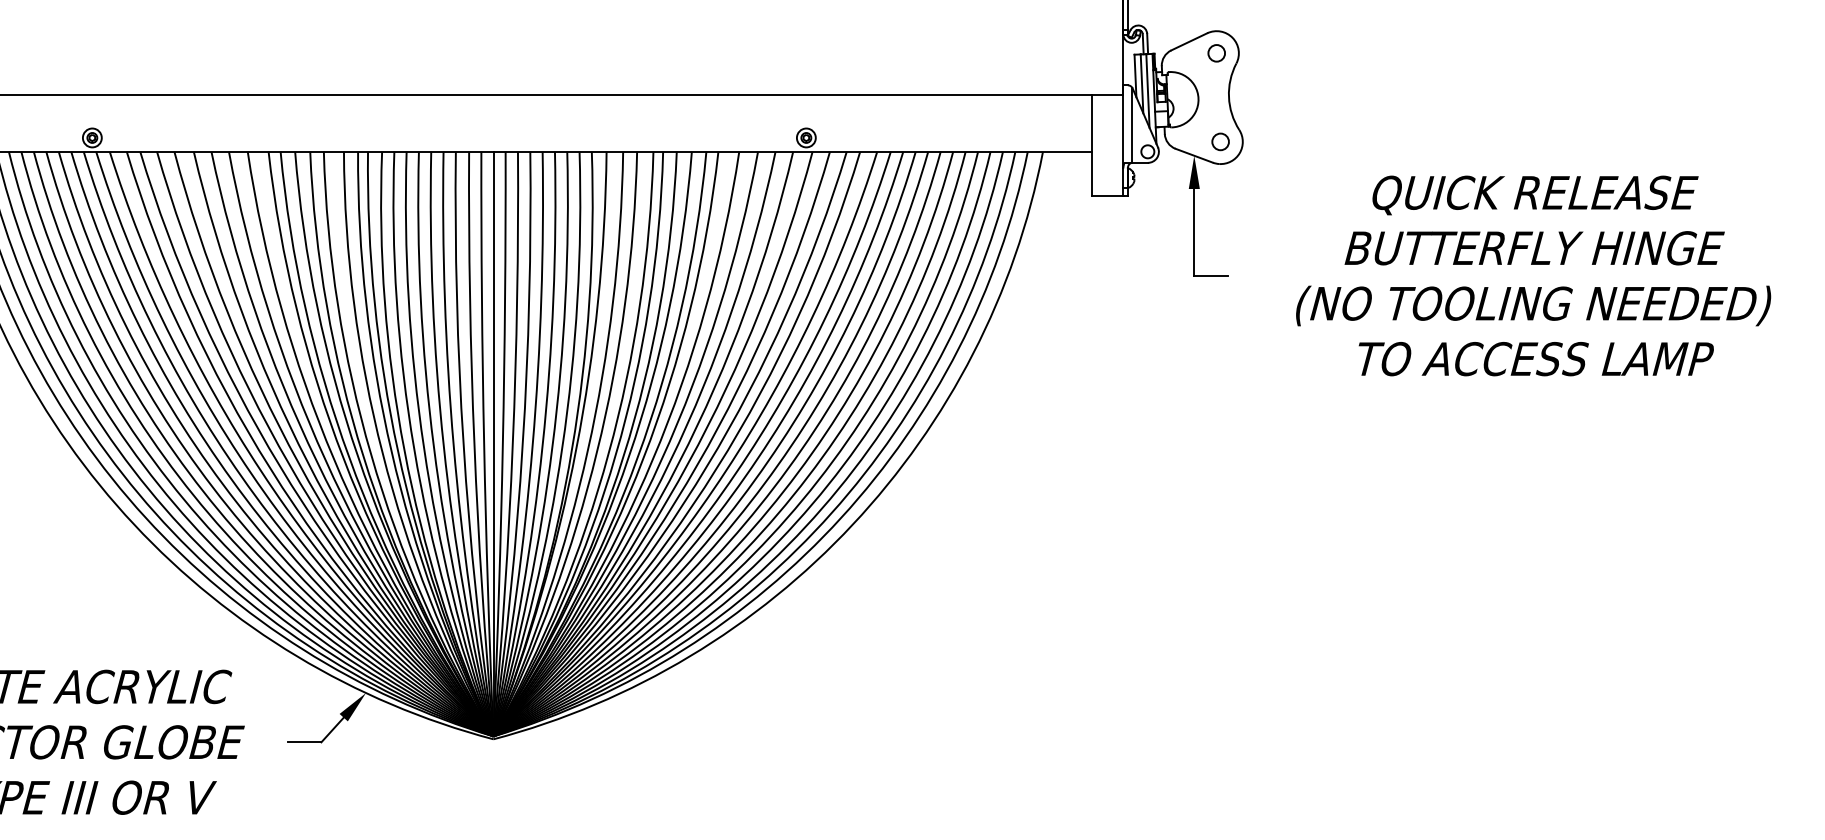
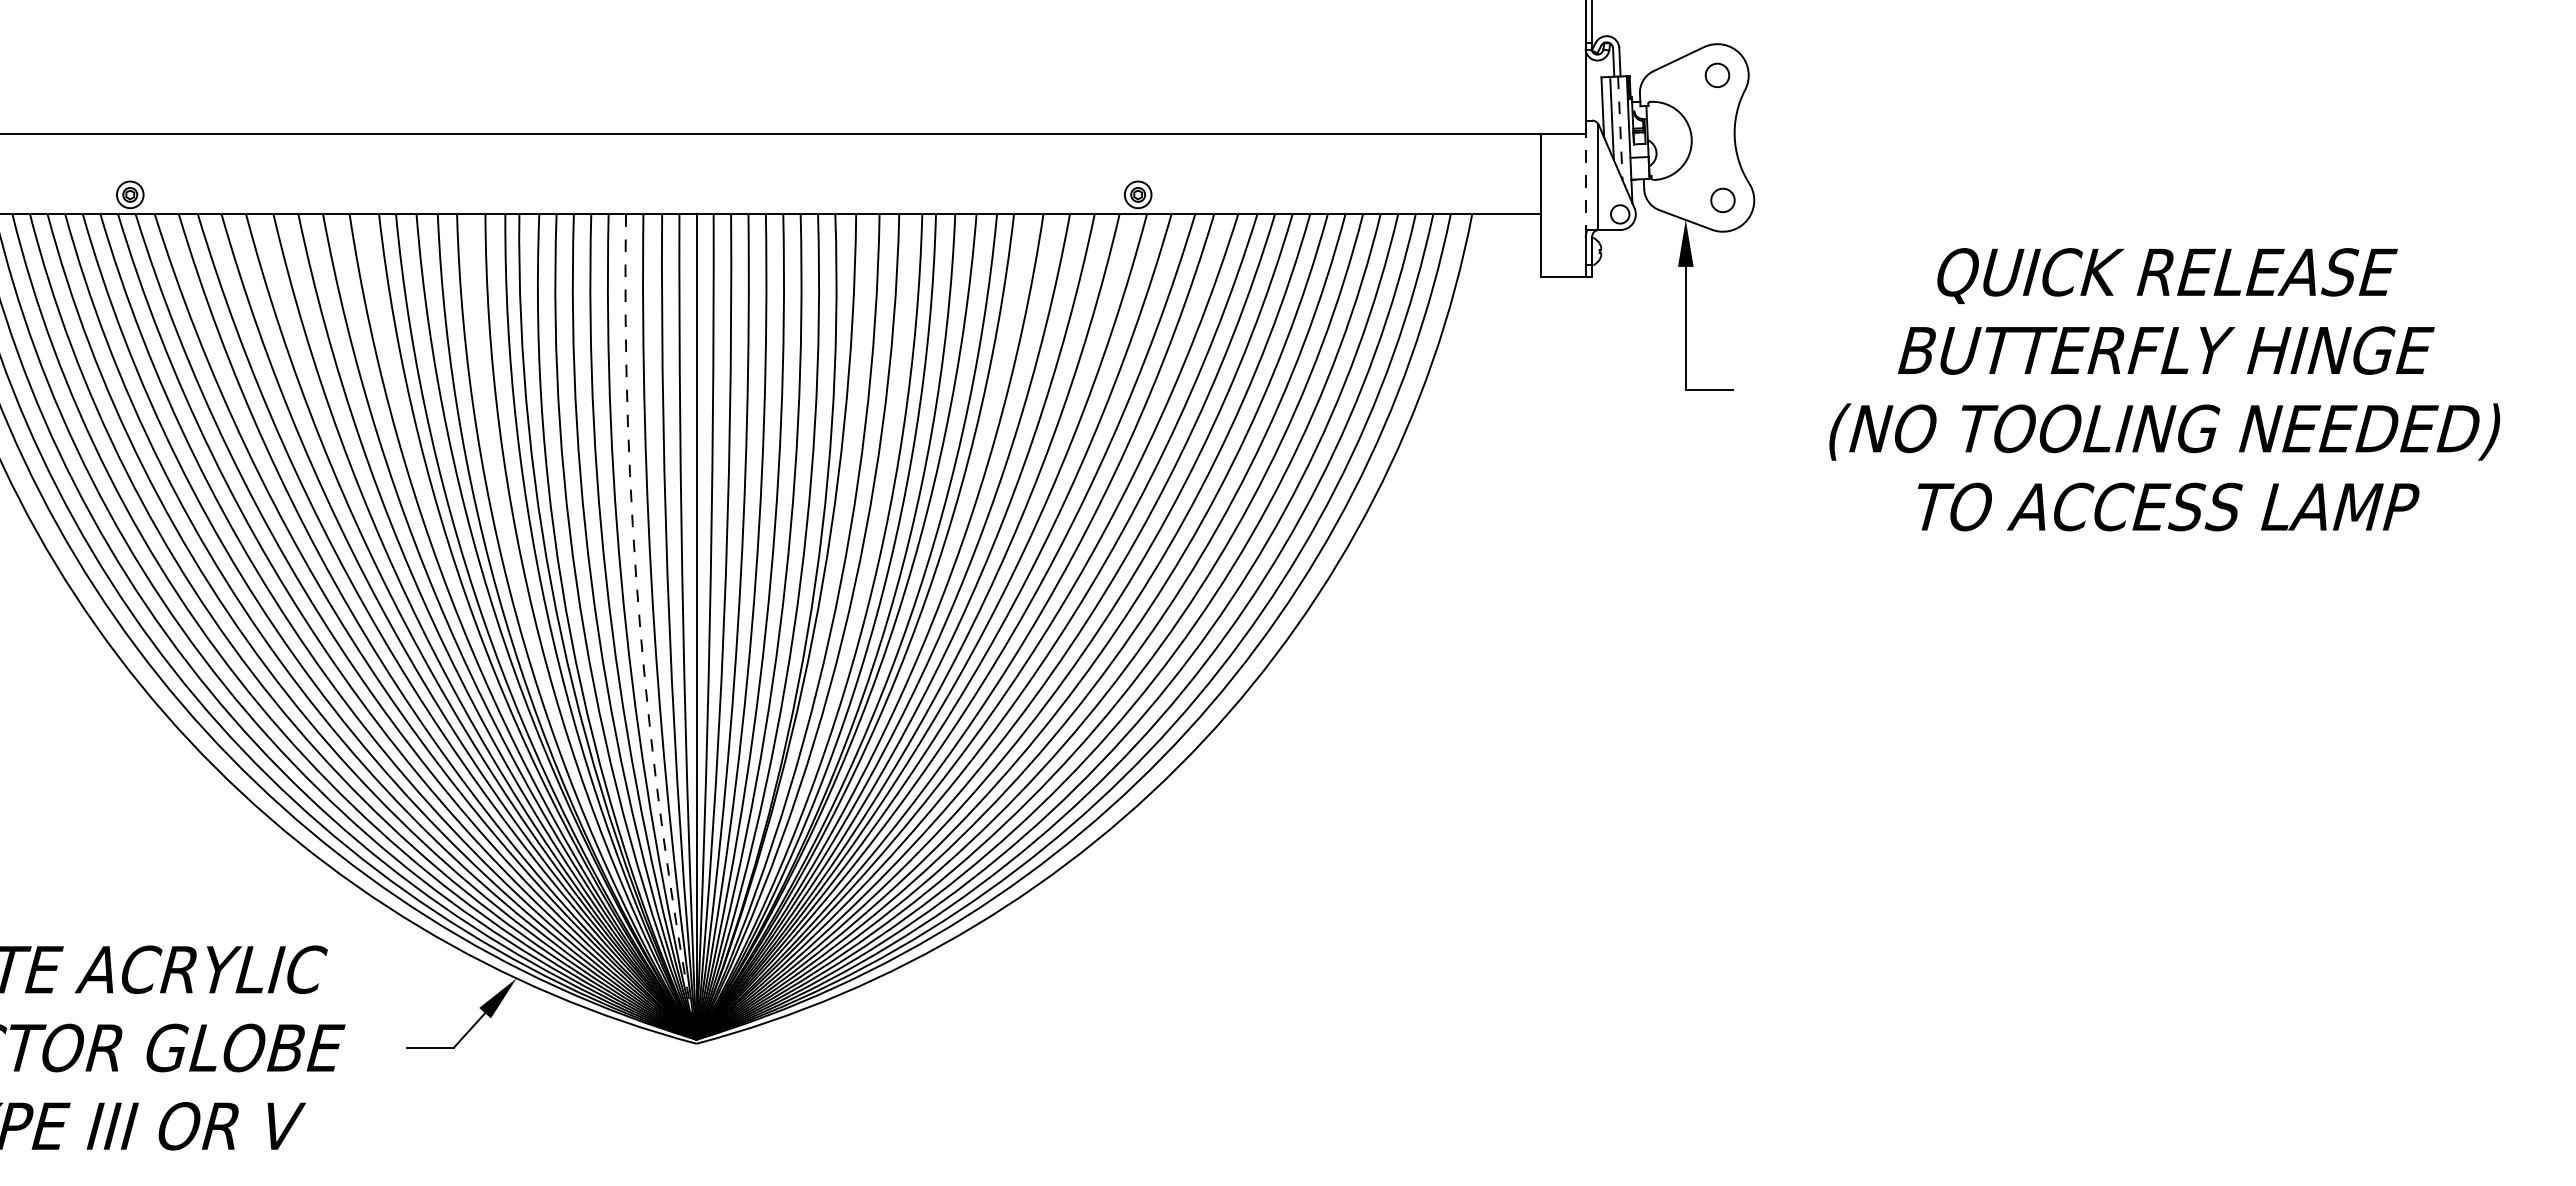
line: (1148, 91) -> (1620, 129), solid -> dashed
line: (1123, 127) -> (1585, 179), solid -> dashed
arc: (453, 445) -> (640, 628), solid -> dashed

